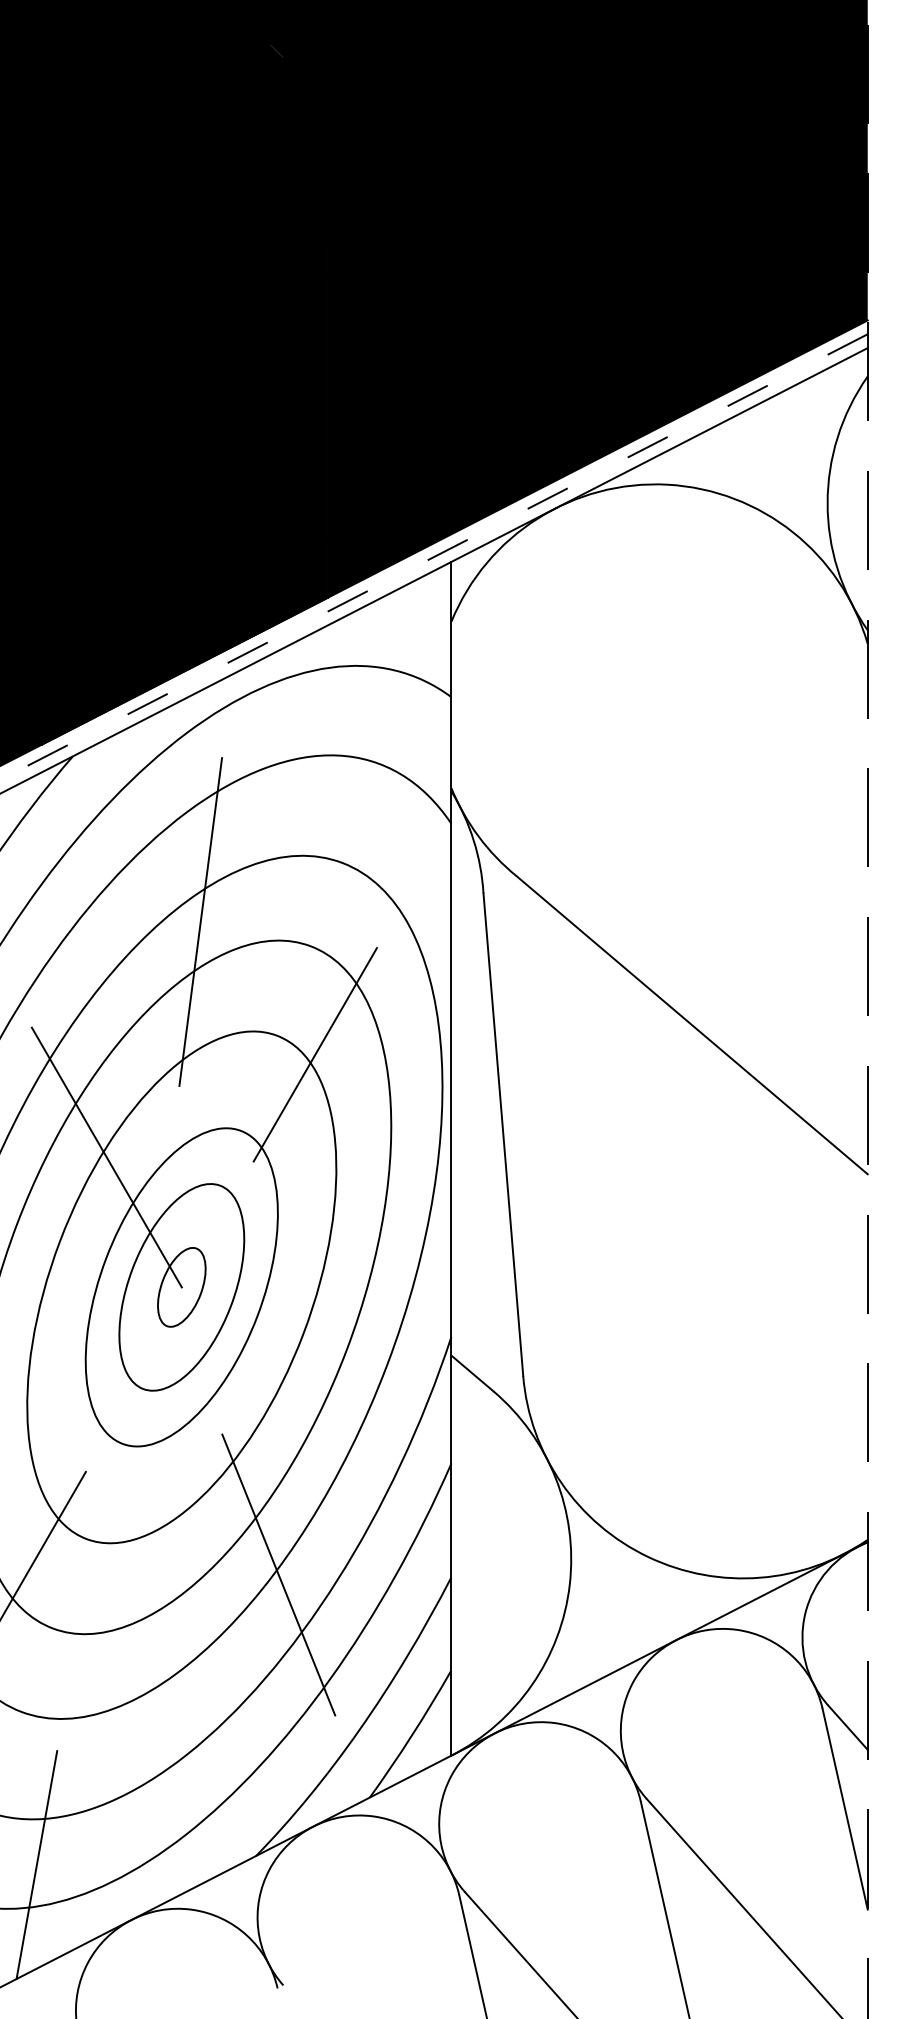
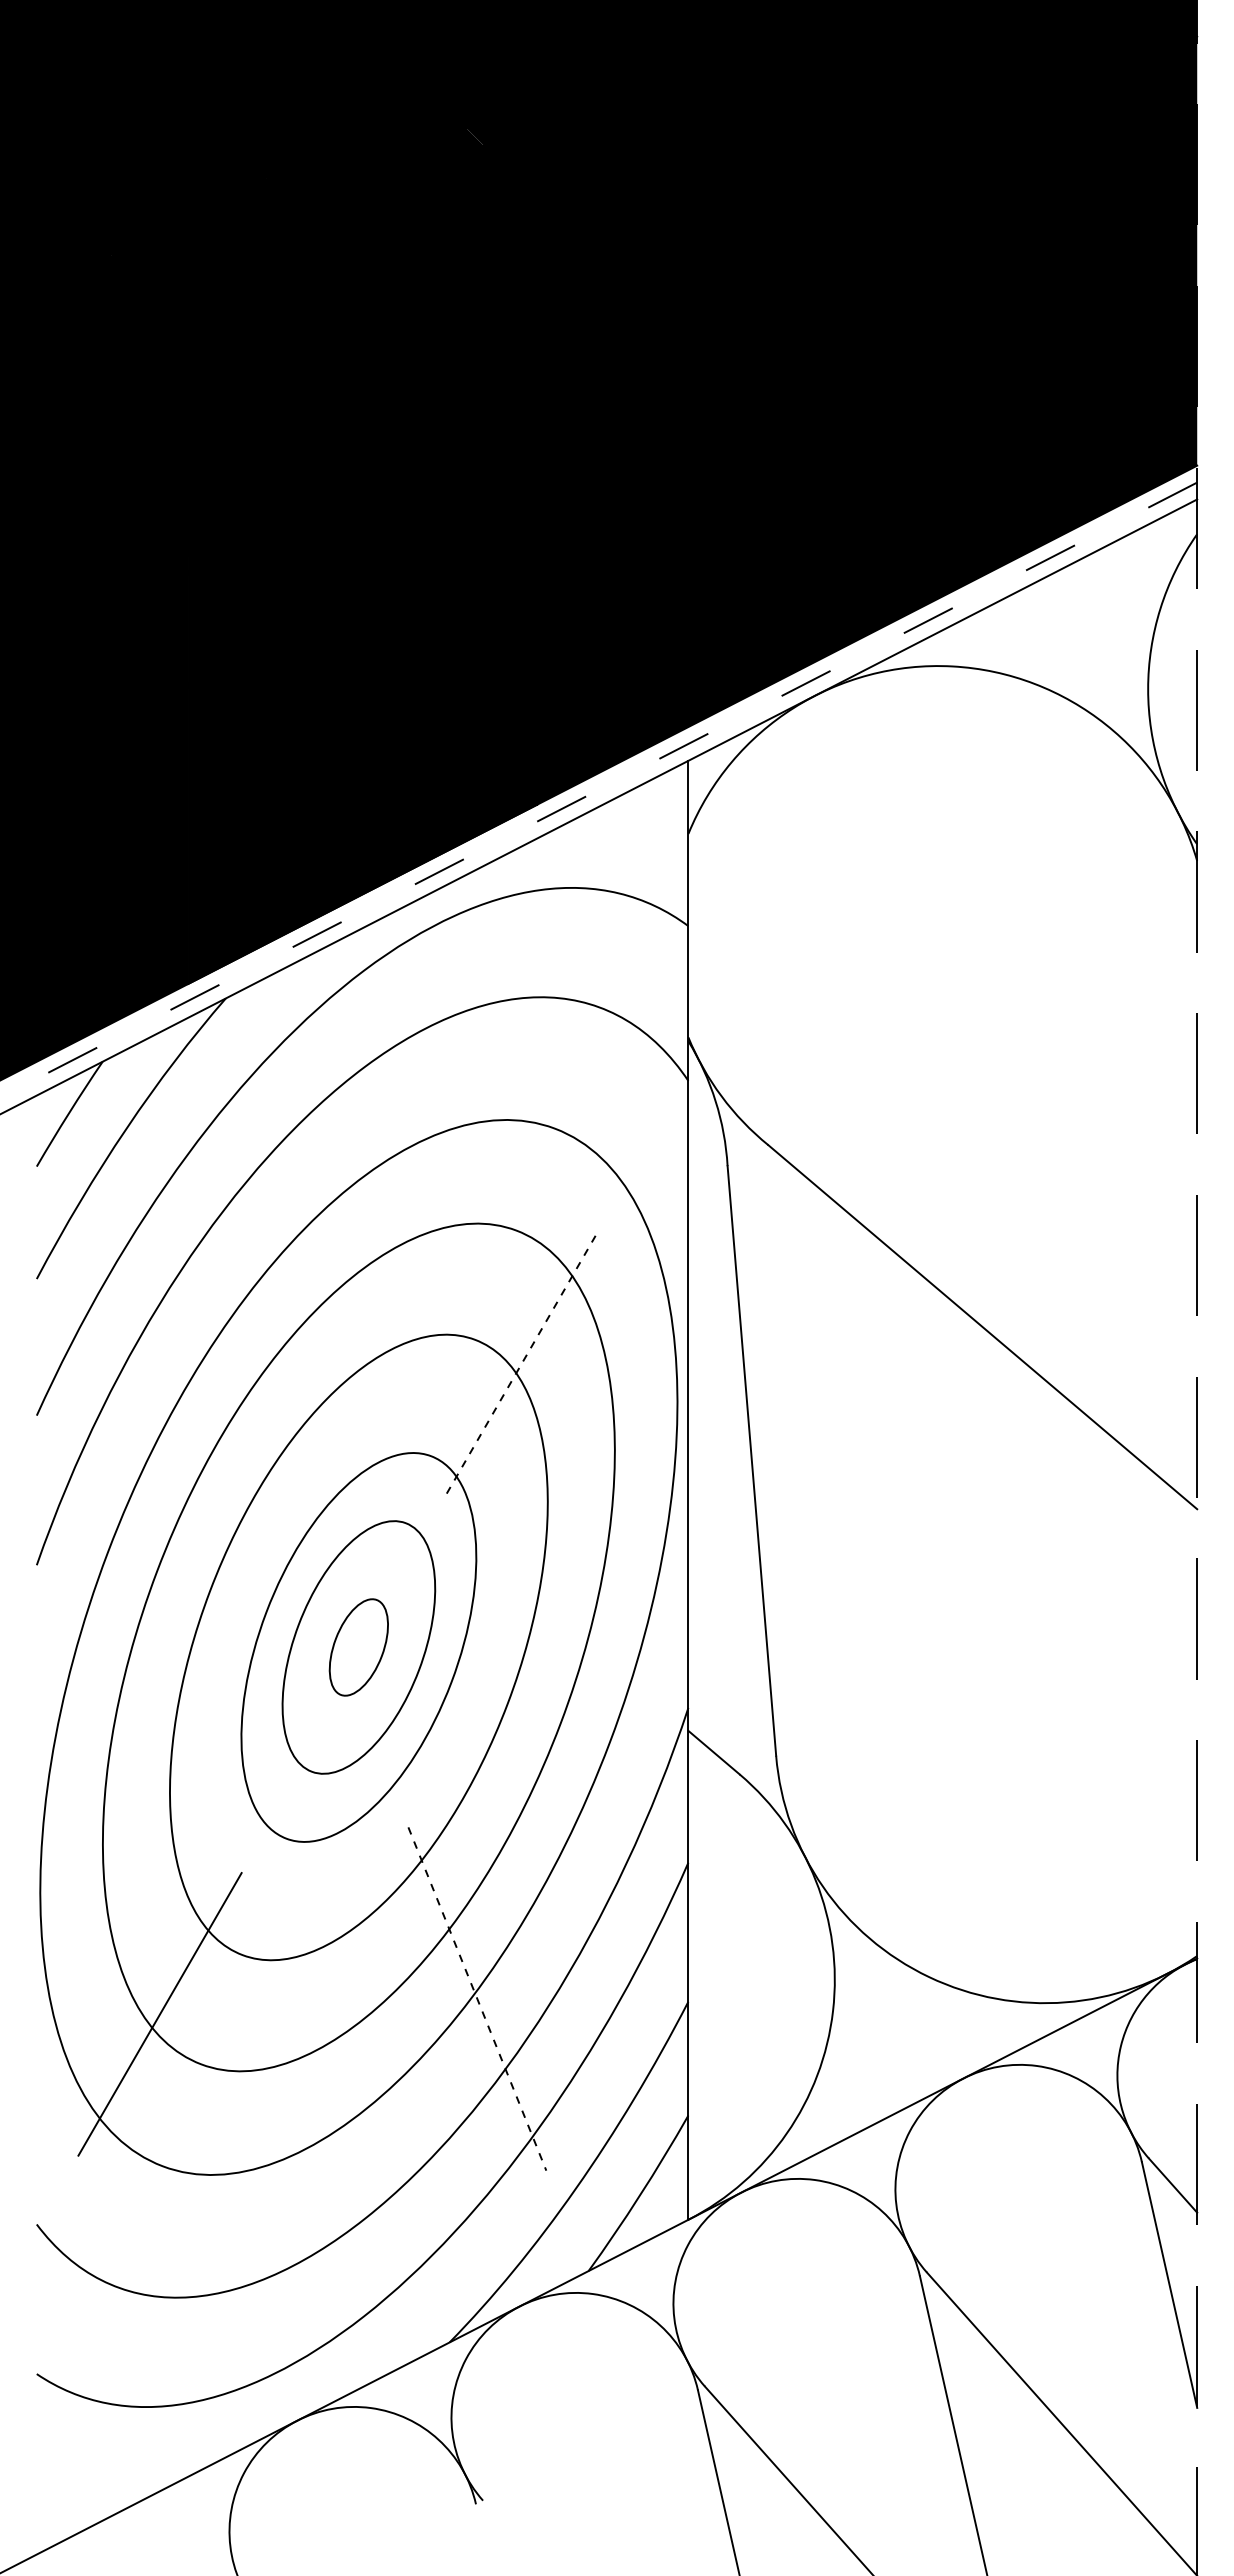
line: (200, 921) -> (381, 1200), removed
line: (315, 1055) -> (522, 1363), solid -> dashed
line: (106, 1157) -> (266, 1488), removed
line: (278, 1575) -> (477, 1999), solid -> dashed
line: (36, 1865) -> (181, 2353), removed

